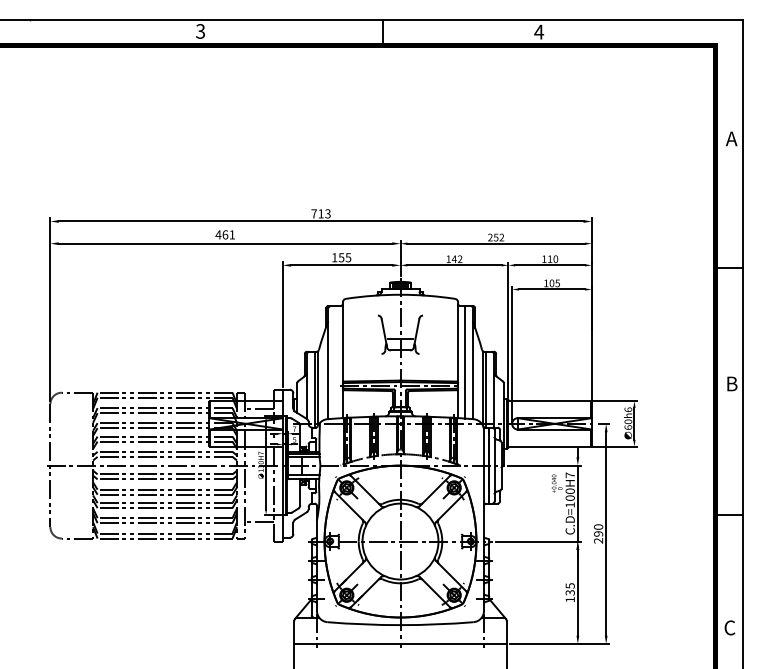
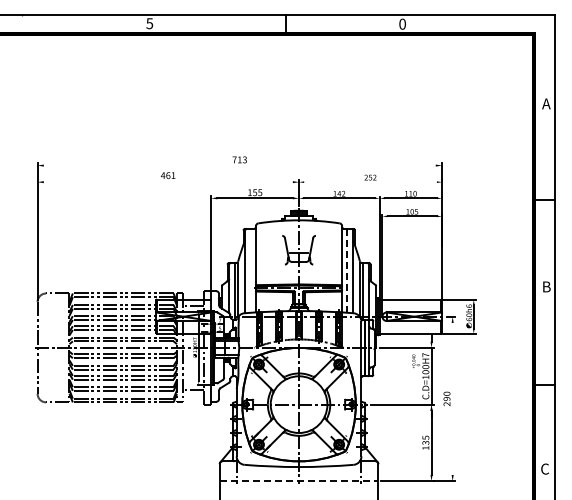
text: (200, 31) -> (149, 23), 3 -> 5
text: (538, 31) -> (402, 23), 4 -> 0
line: (320, 221) -> (239, 165), removed
line: (224, 244) -> (167, 182), removed
line: (496, 244) -> (370, 182), removed
line: (465, 361) -> (347, 270), solid -> dashed
line: (605, 533) -> (452, 398), removed
line: (401, 644) -> (299, 481), solid -> dashed

